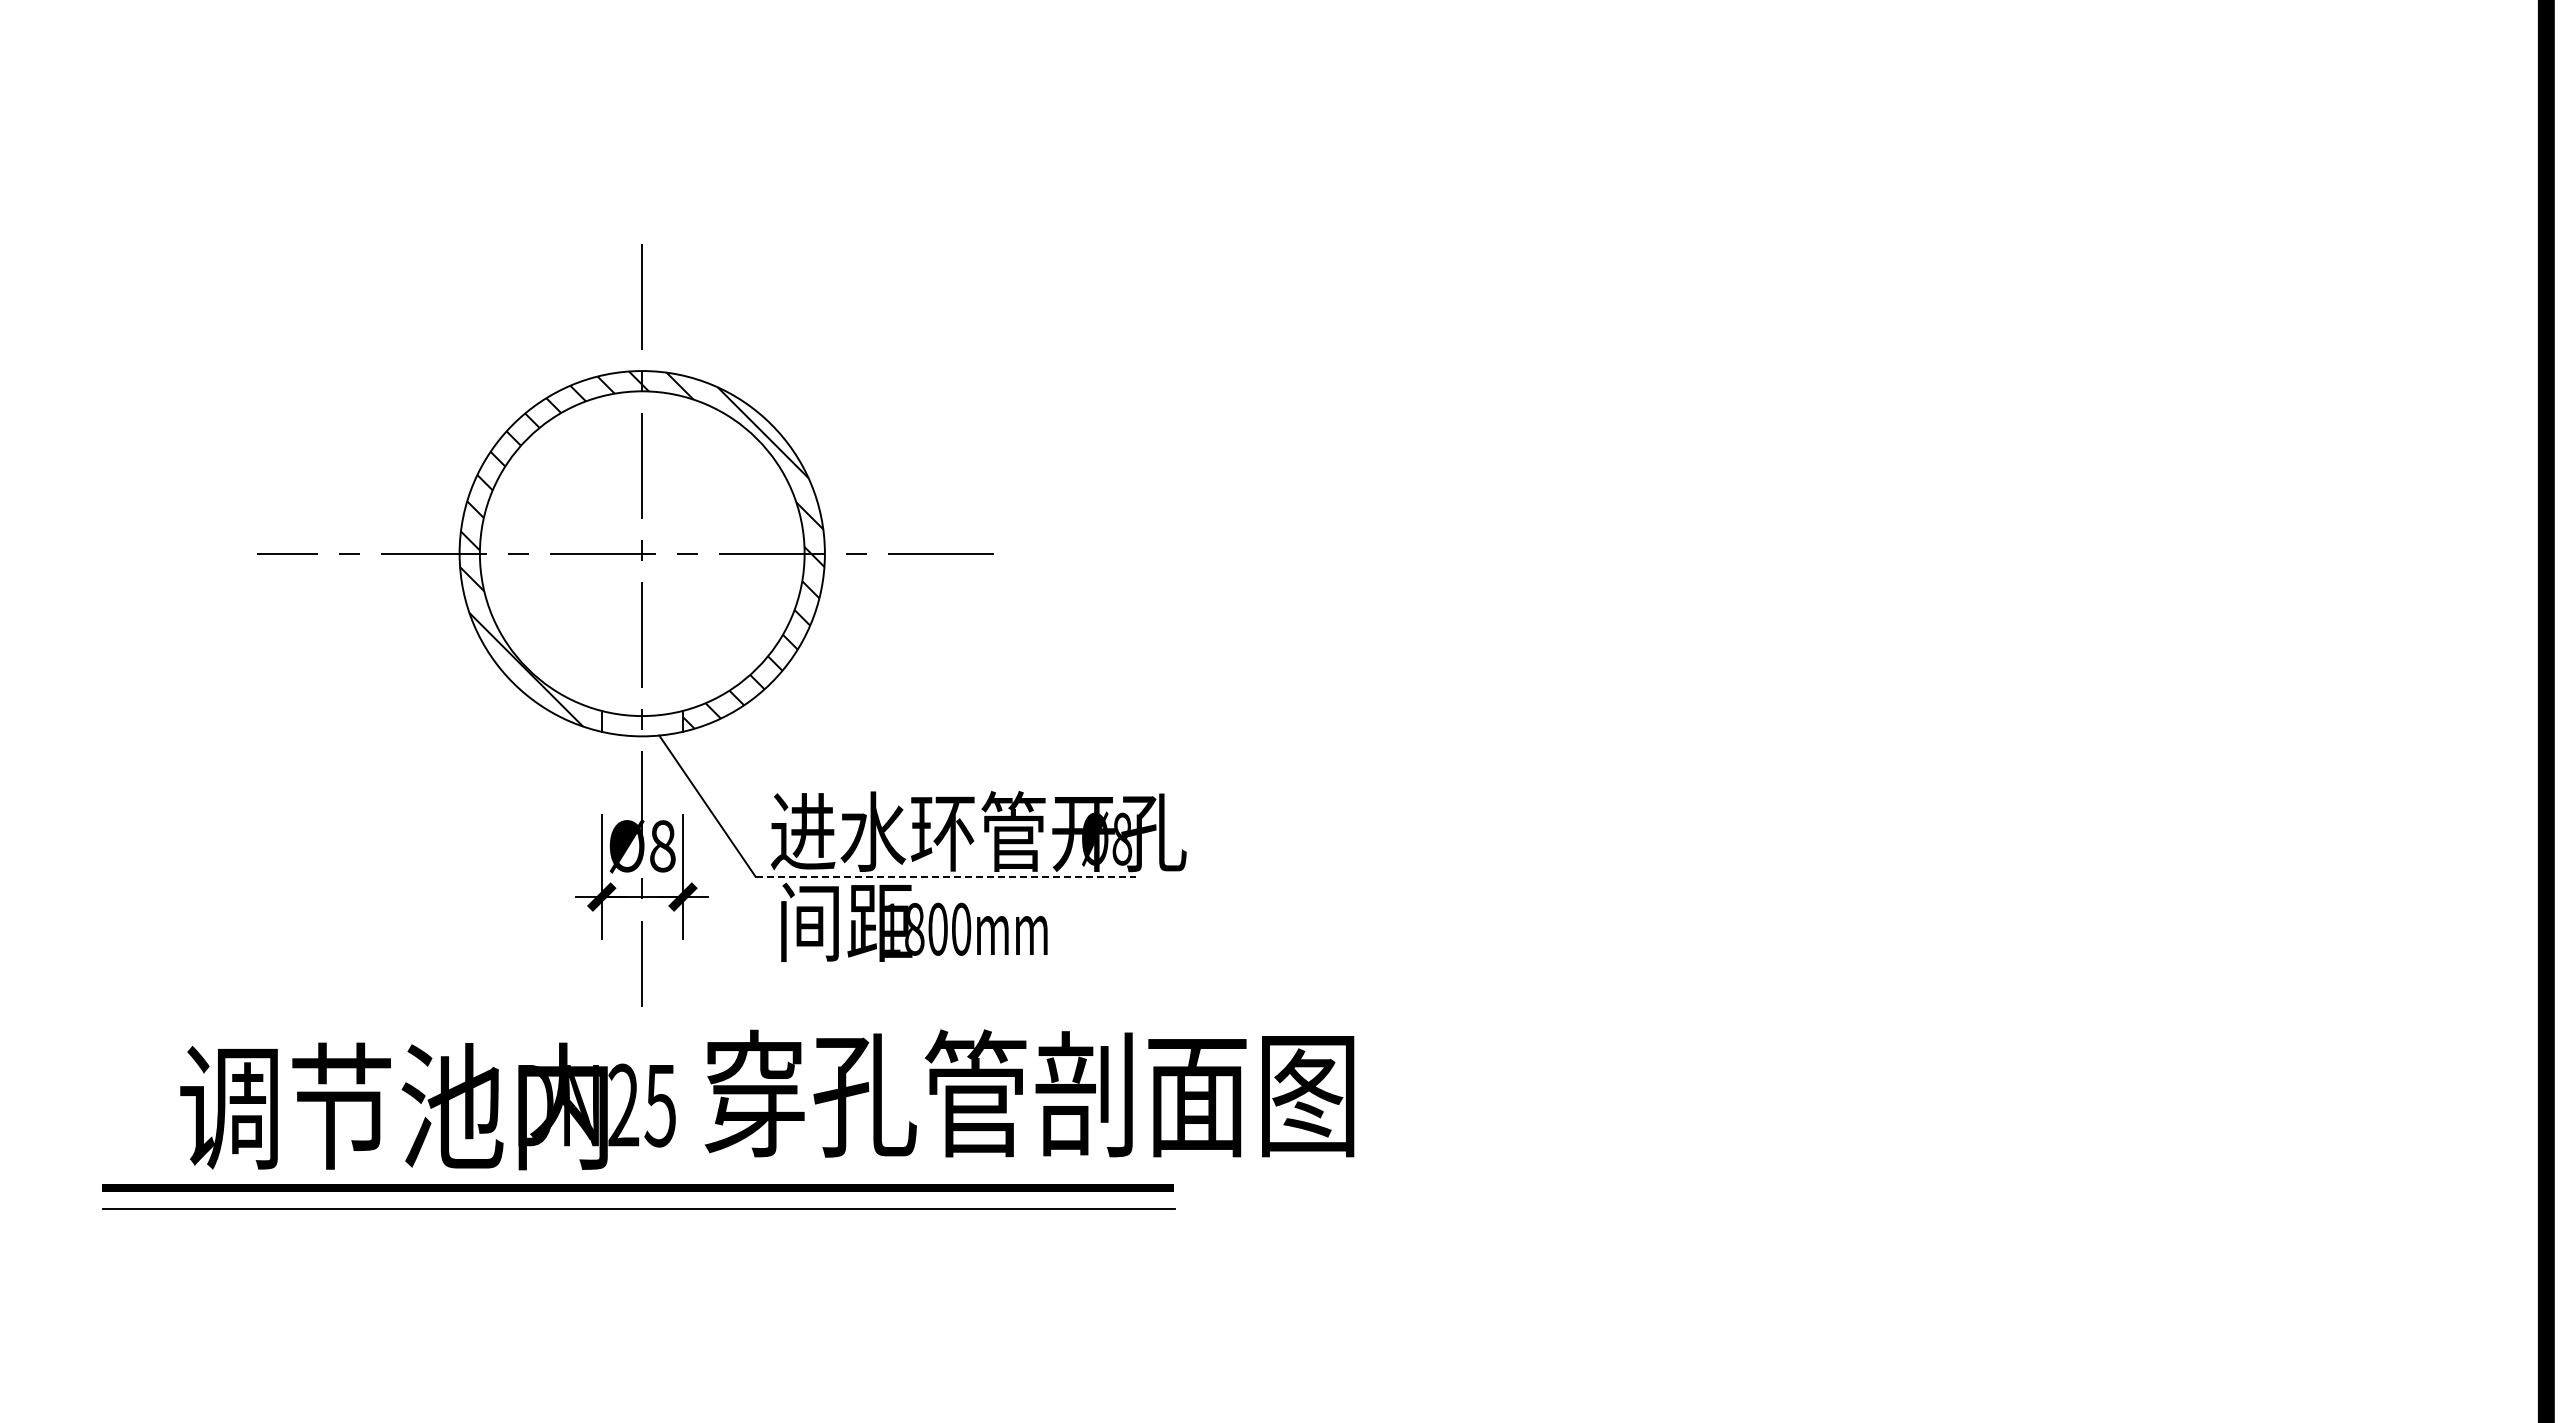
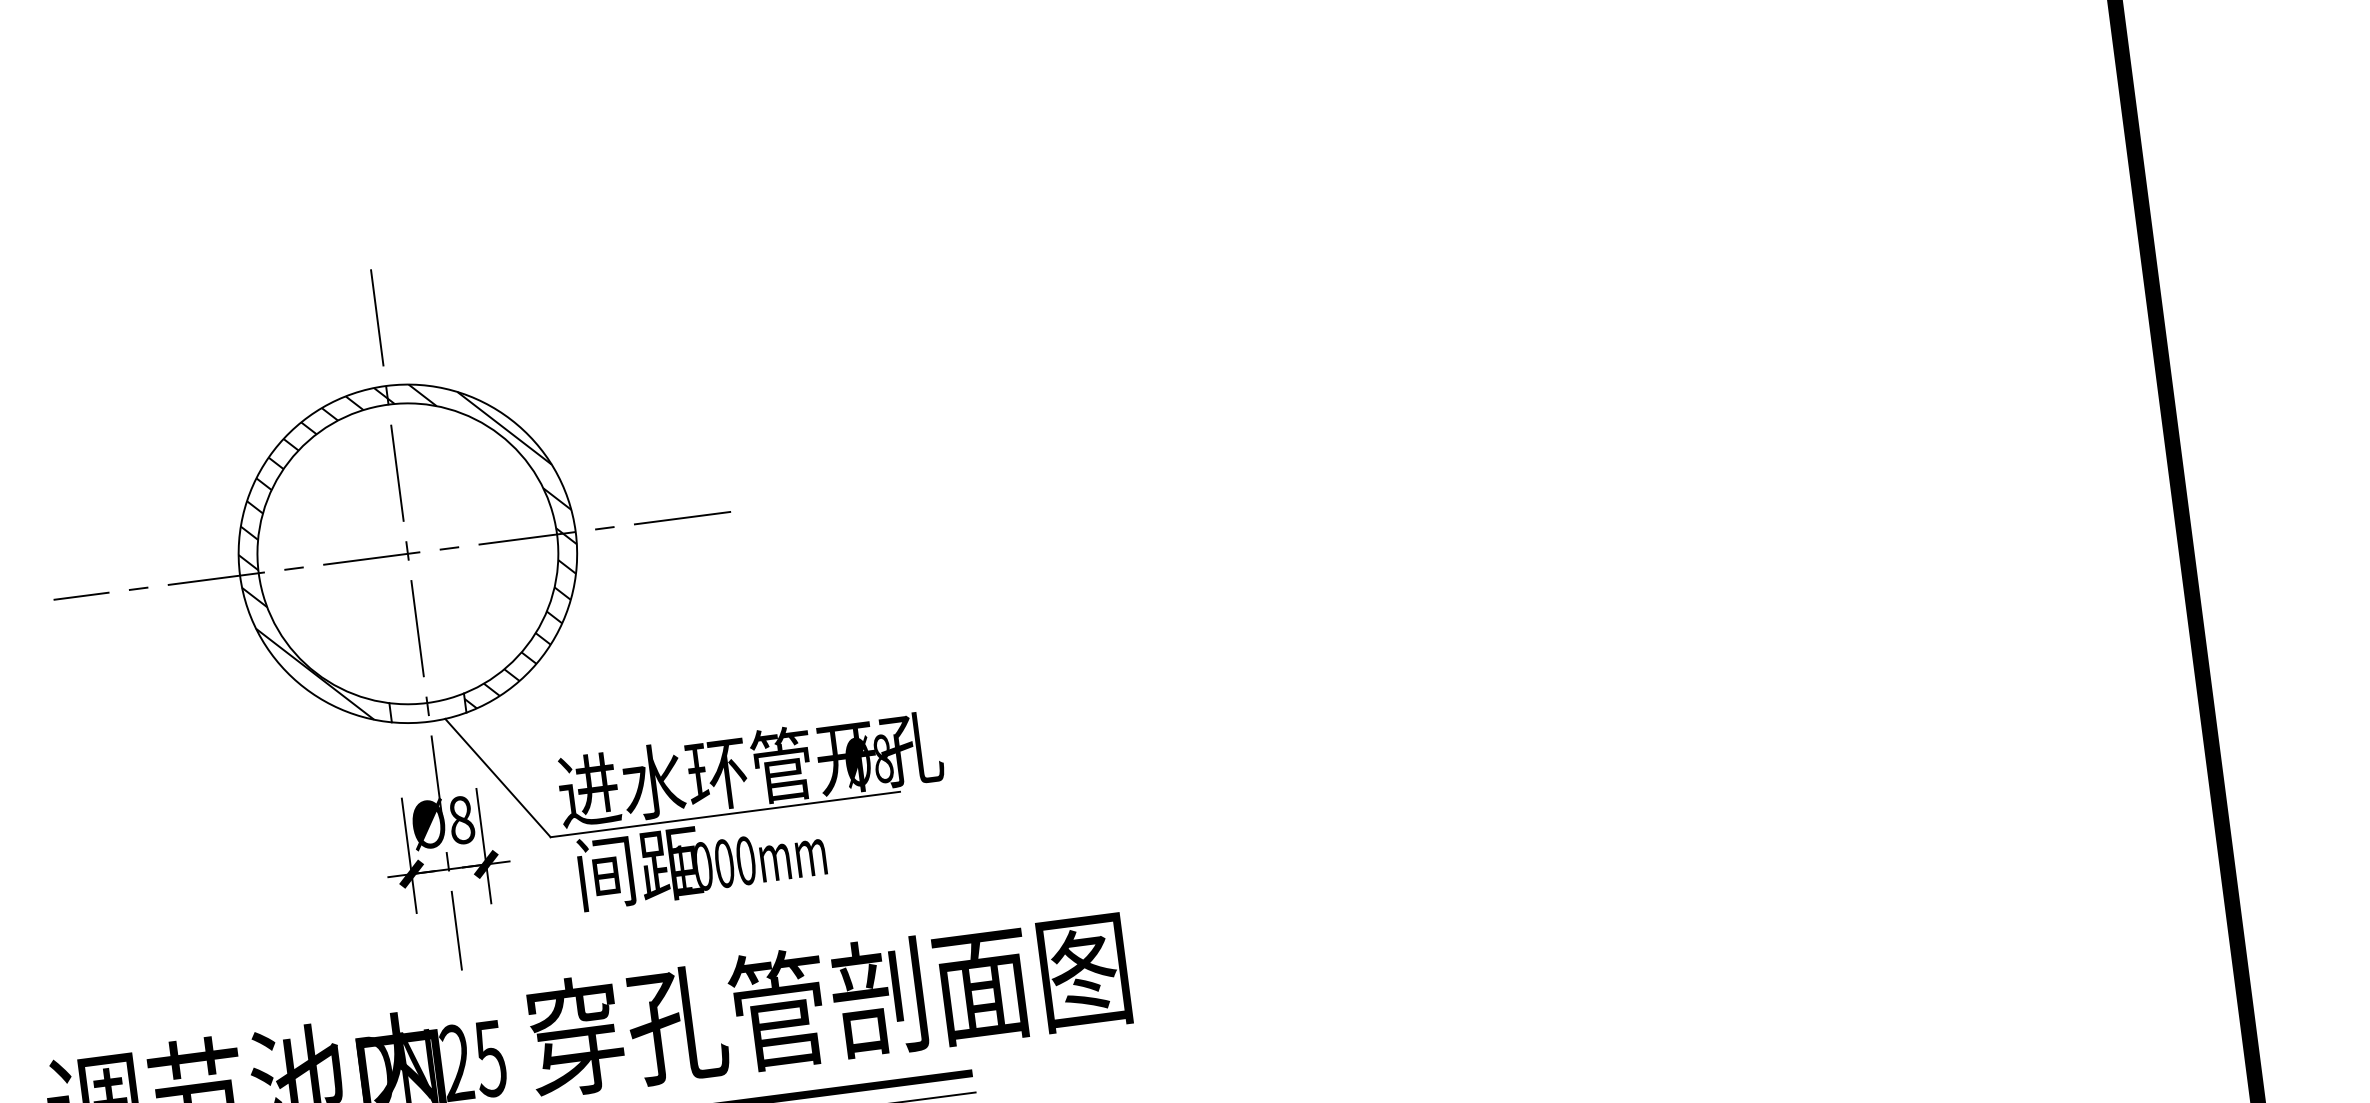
line: (946, 876) -> (725, 814), dashed -> solid
text: (914, 928) -> (702, 865), 1800mm -> 1000mm

